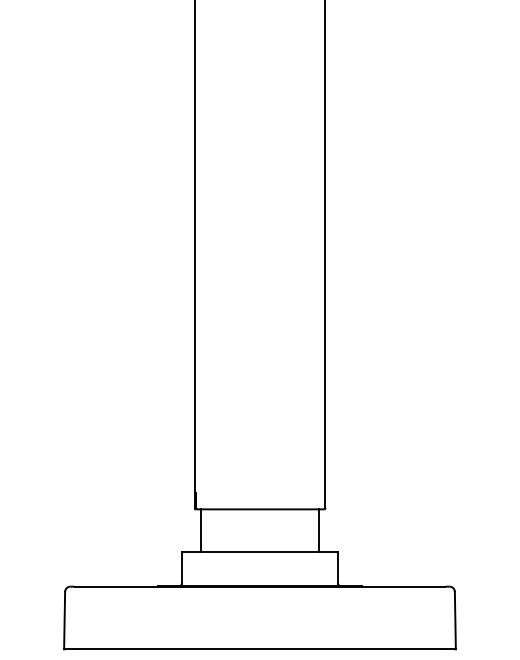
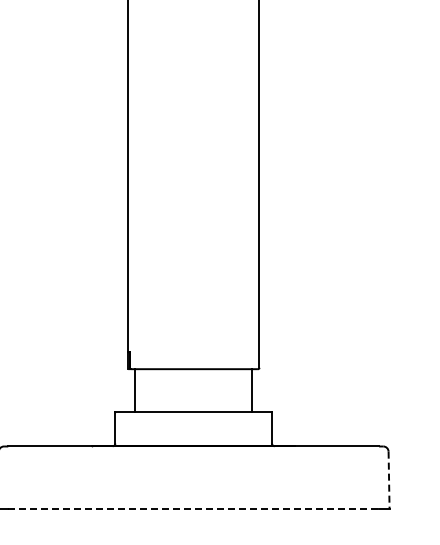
line: (455, 620) -> (389, 480), solid -> dashed
line: (260, 649) -> (194, 509), solid -> dashed

